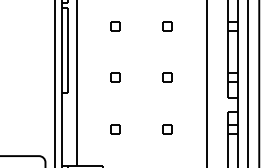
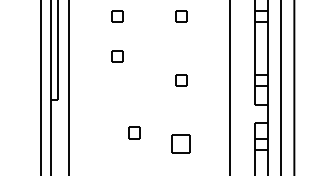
part: (115, 77) -> (116, 56), moved
part: (115, 129) -> (133, 133), moved
part: (167, 129) -> (180, 144), size x1.6

